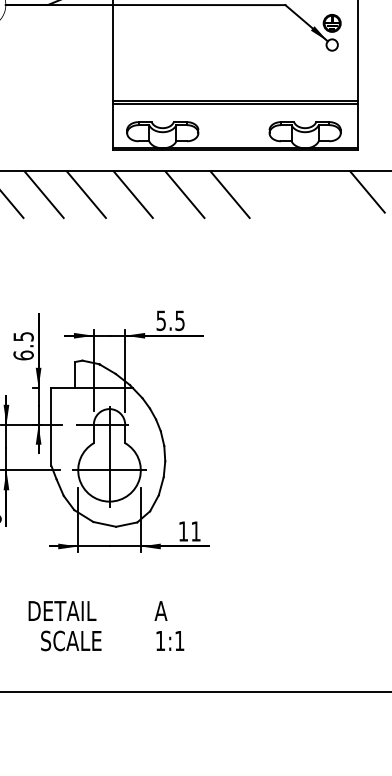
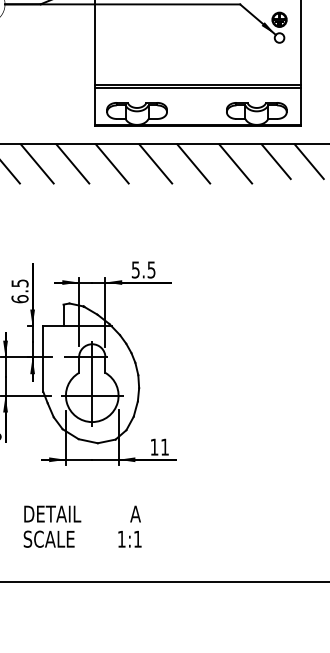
line: (327, 191) -> (275, 161), added
line: (279, 194) -> (235, 163), added
text: (71, 640) -> (49, 538), moved
text: (170, 640) -> (130, 538), moved

